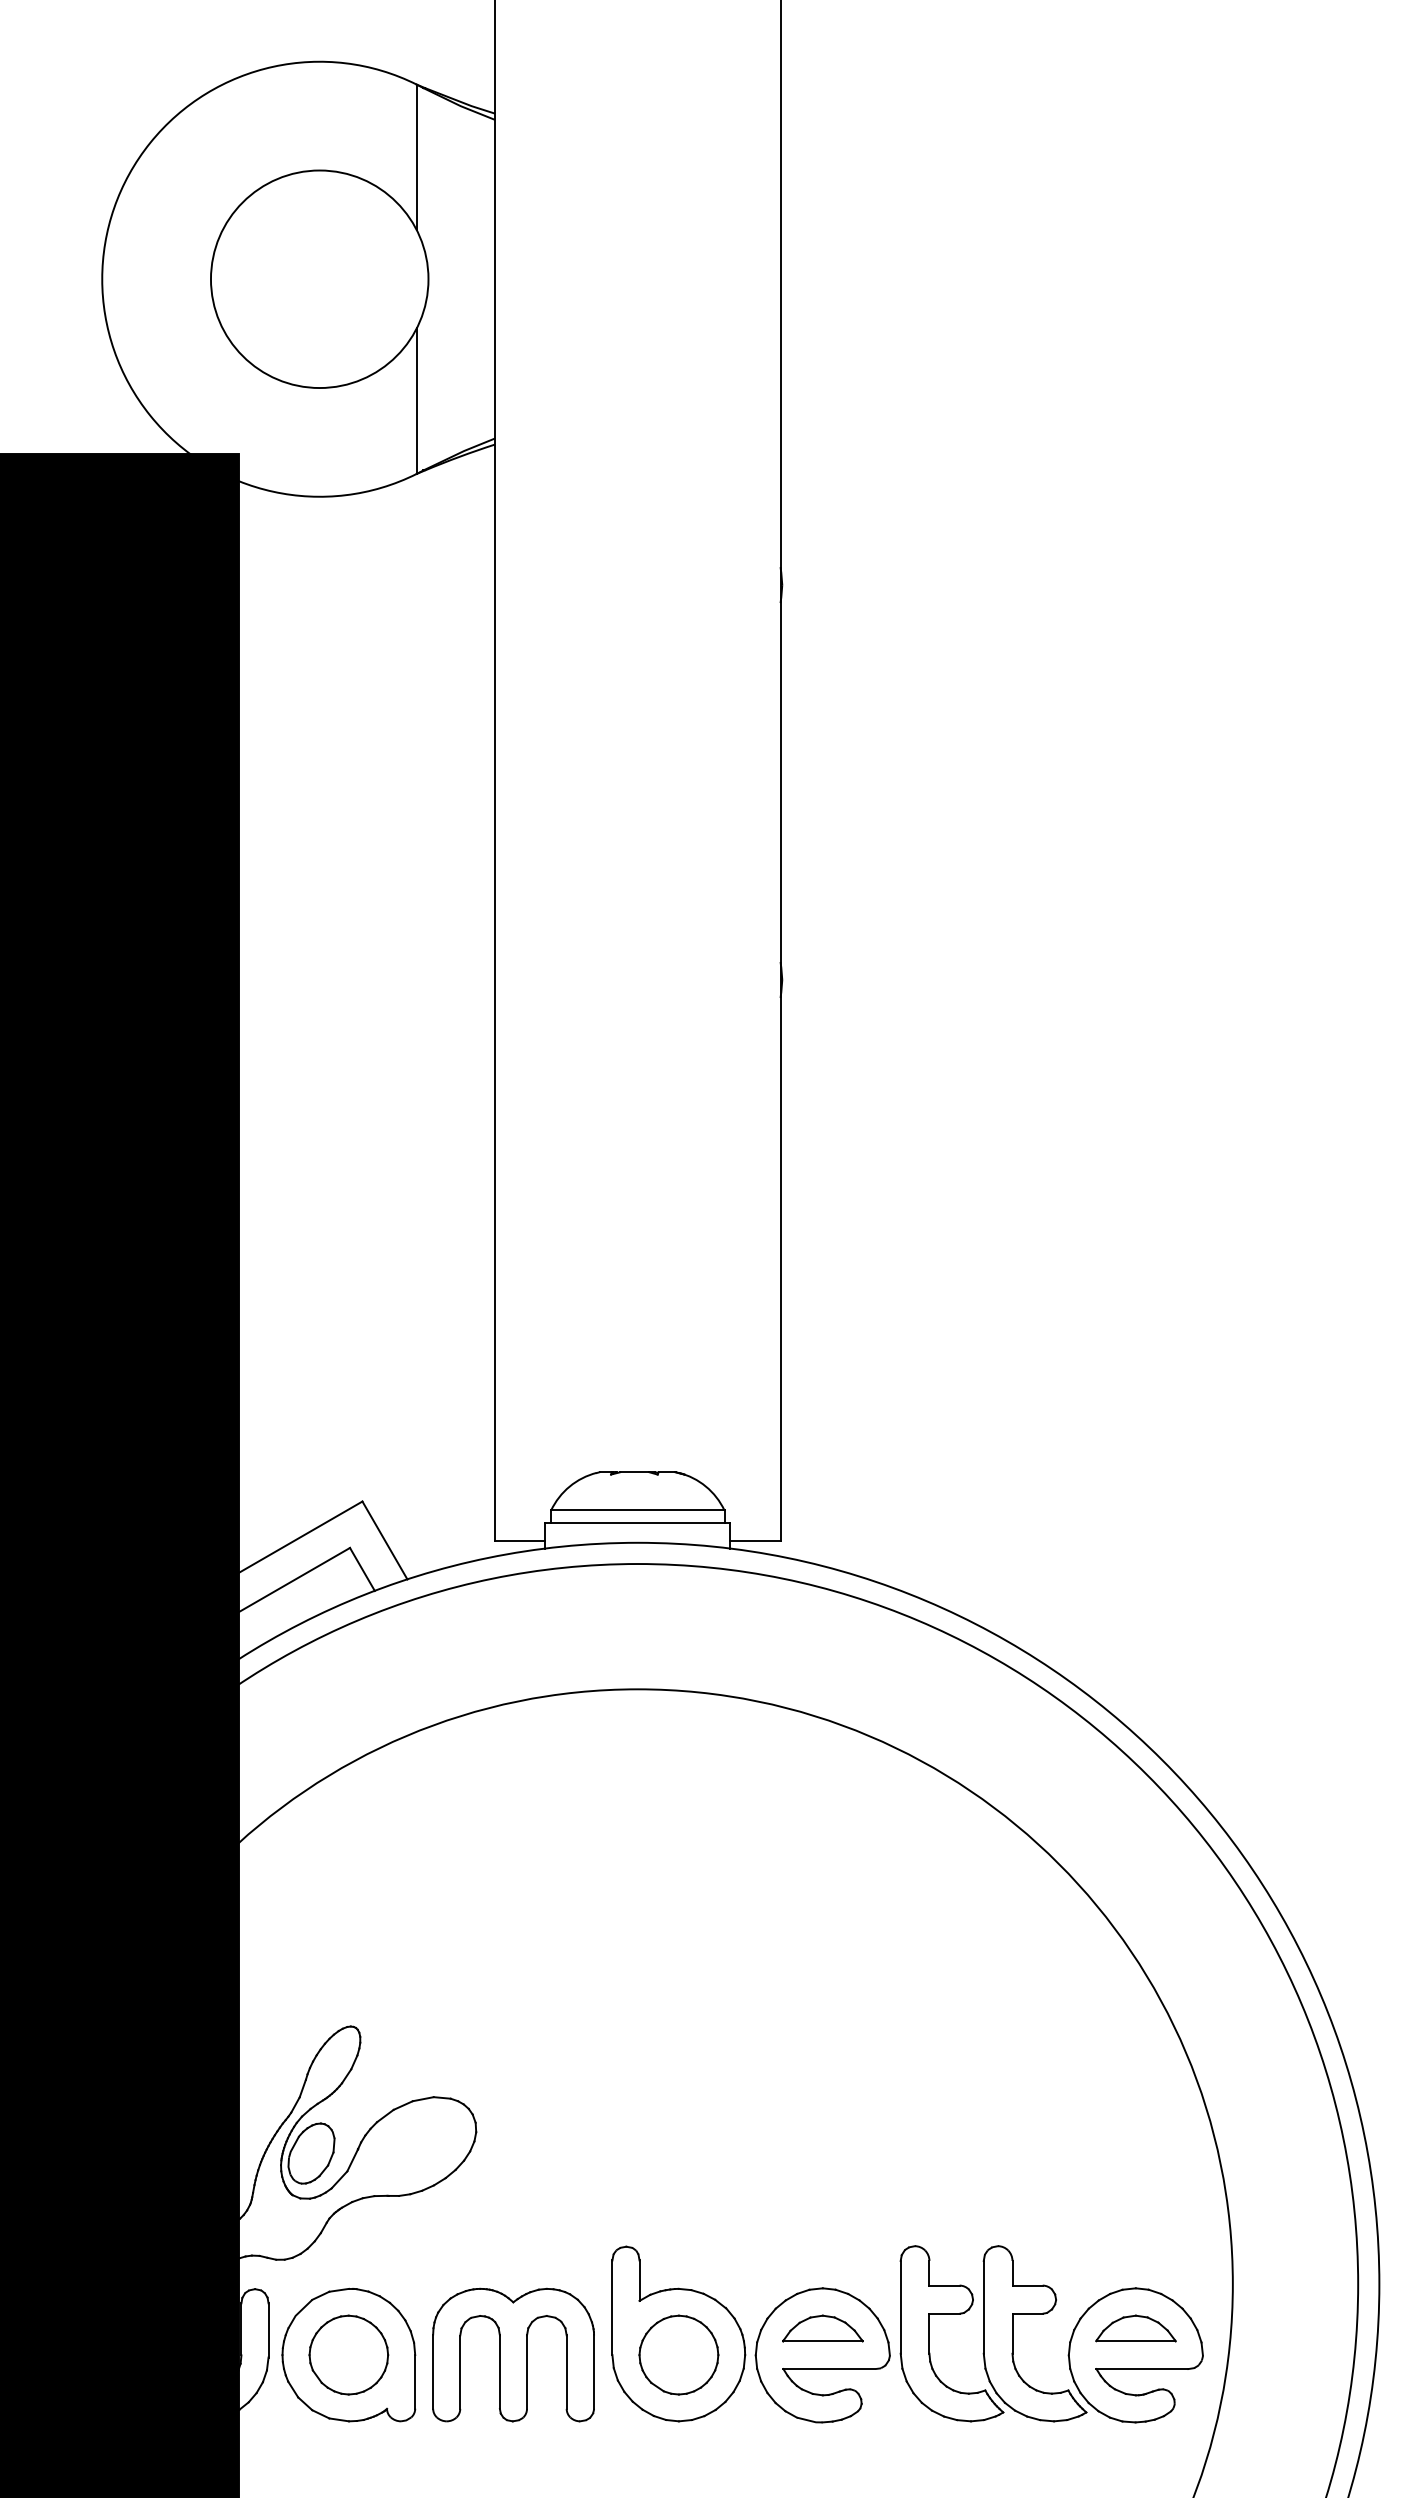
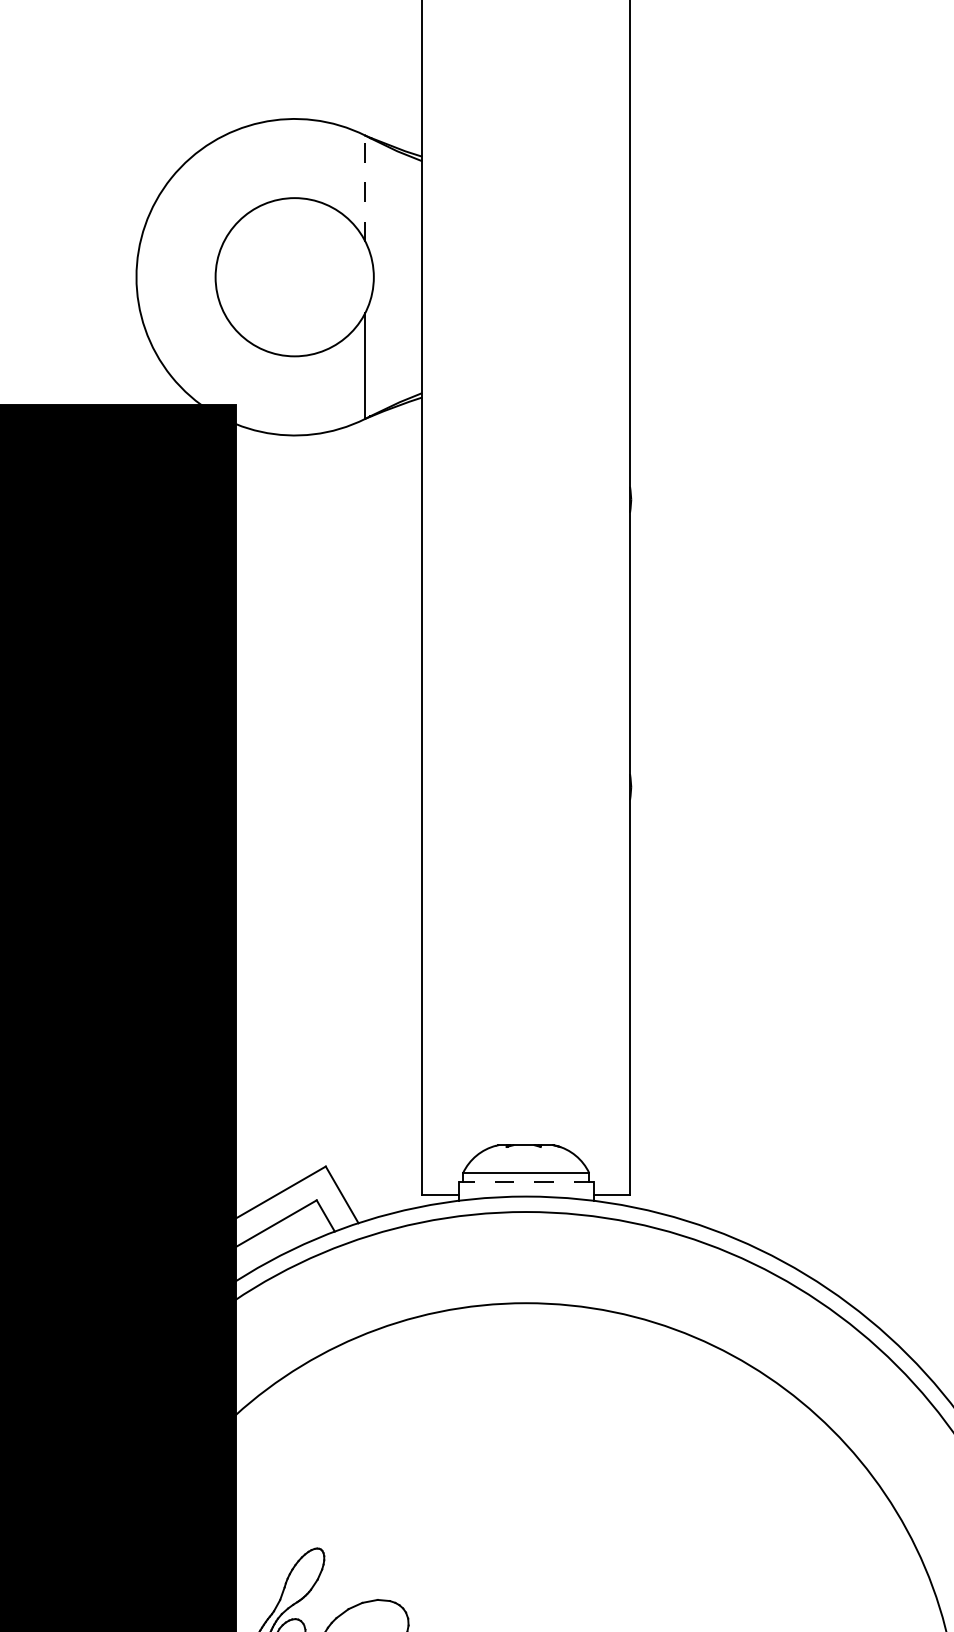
line: (416, 157) -> (365, 188), solid -> dashed
line: (637, 1523) -> (525, 1182), solid -> dashed

